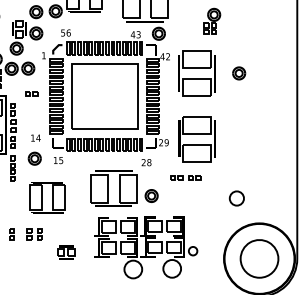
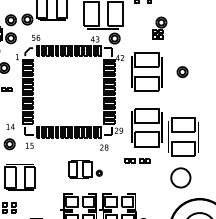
part: (104, 96) -> (68, 91), removed
part: (239, 150) -> (182, 137), added
part: (124, 188) -> (85, 169), size x0.6
circle: (236, 198) -> (180, 177), size x1.6

